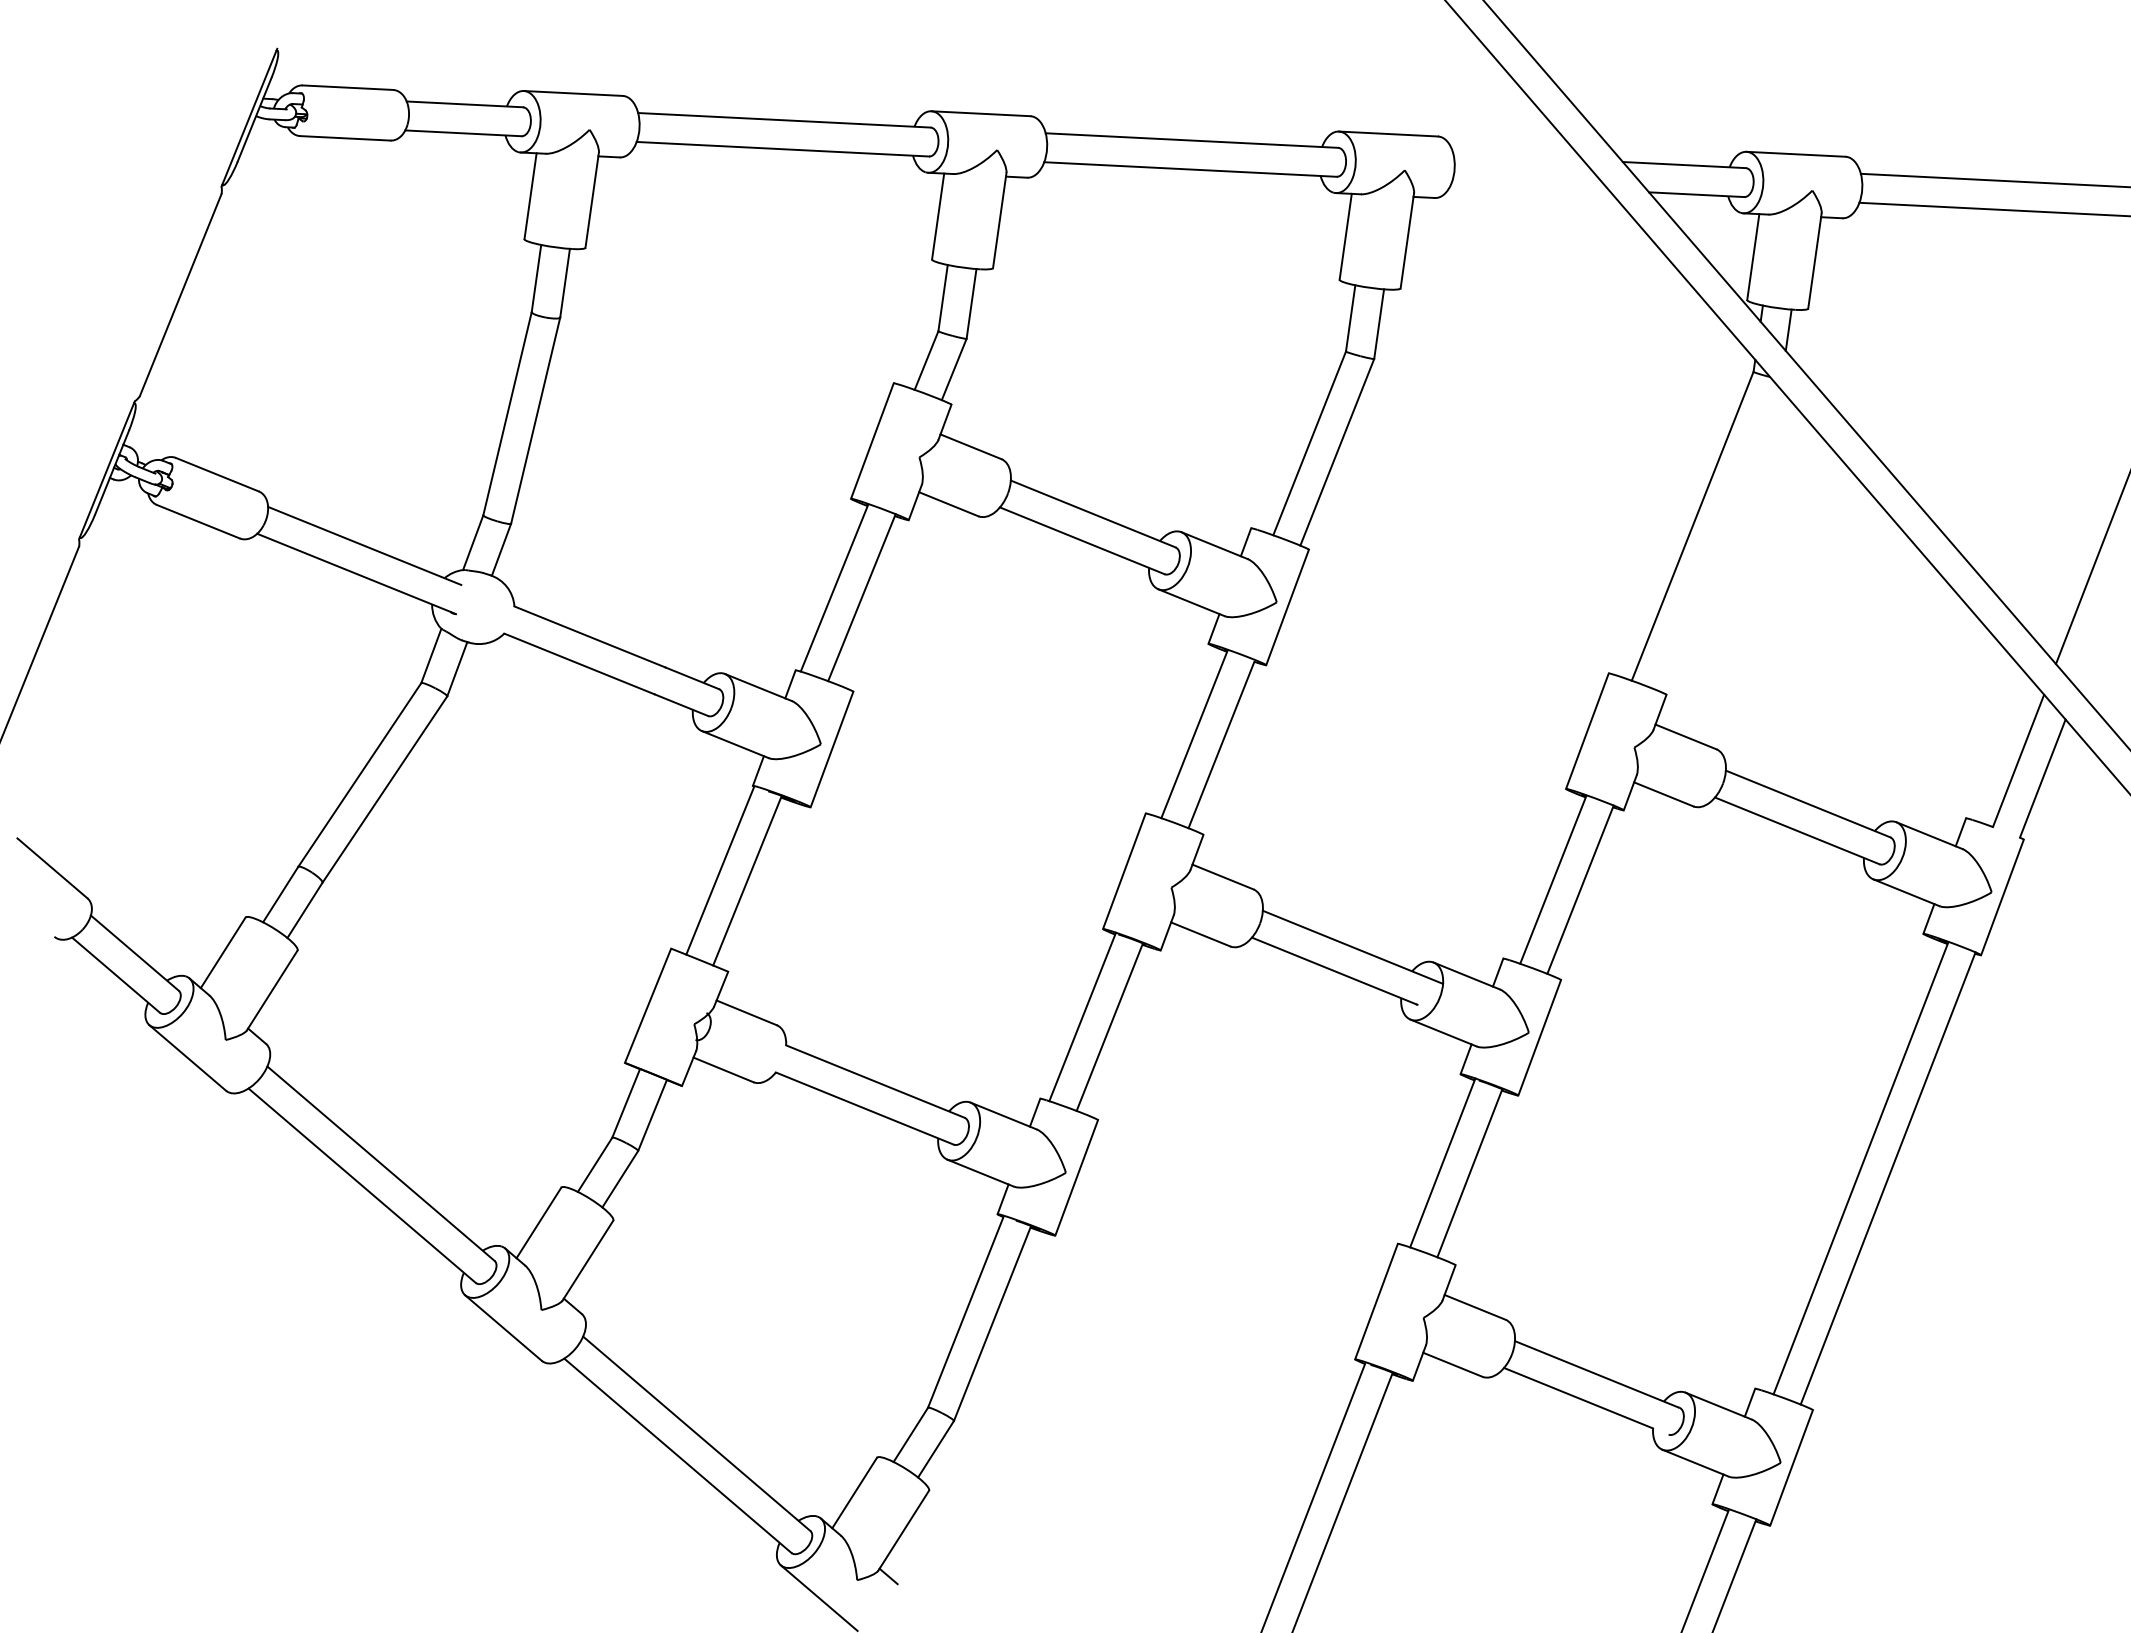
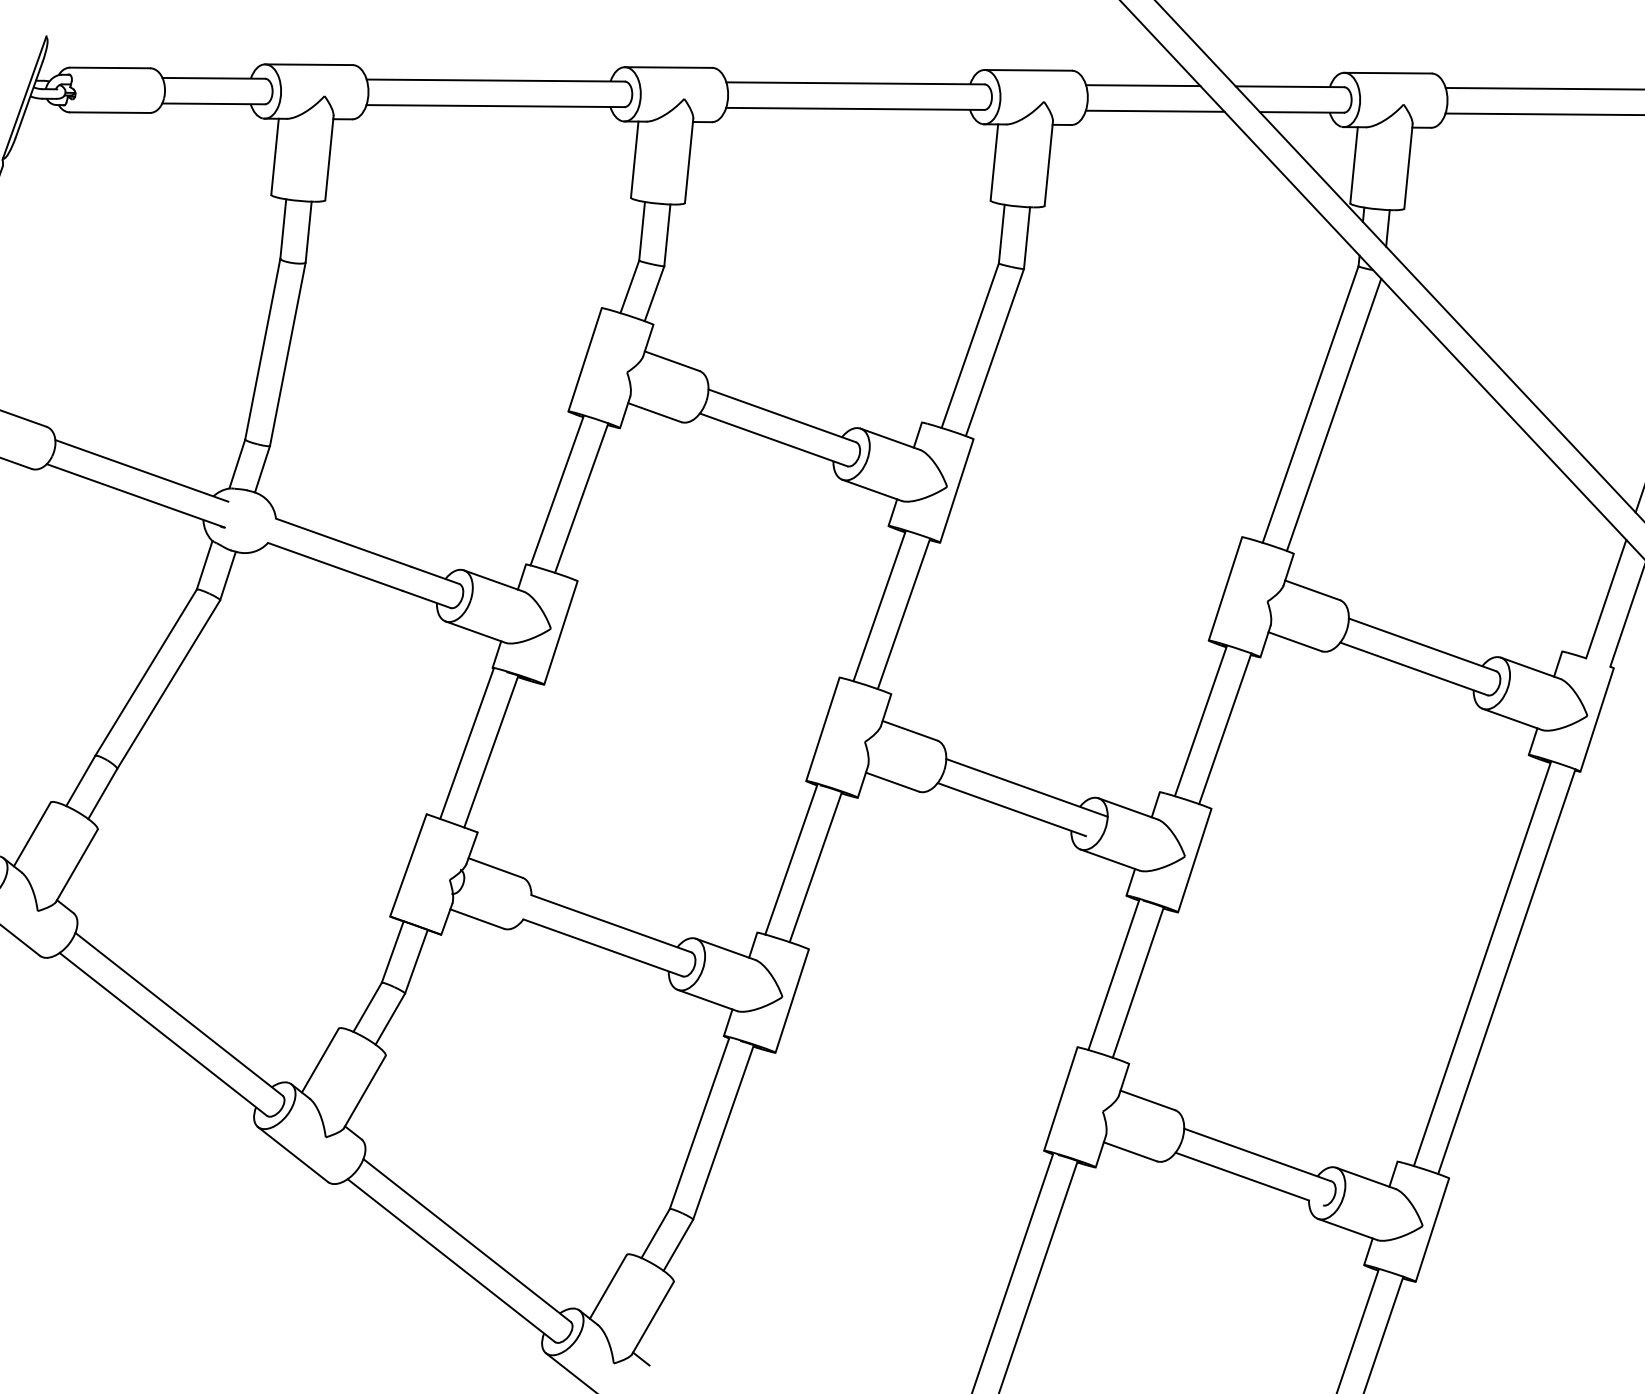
line: (1517, 156) -> (1142, 85), added
line: (1530, 186) -> (1155, 111), added
line: (1718, 539) -> (1333, 415), added

